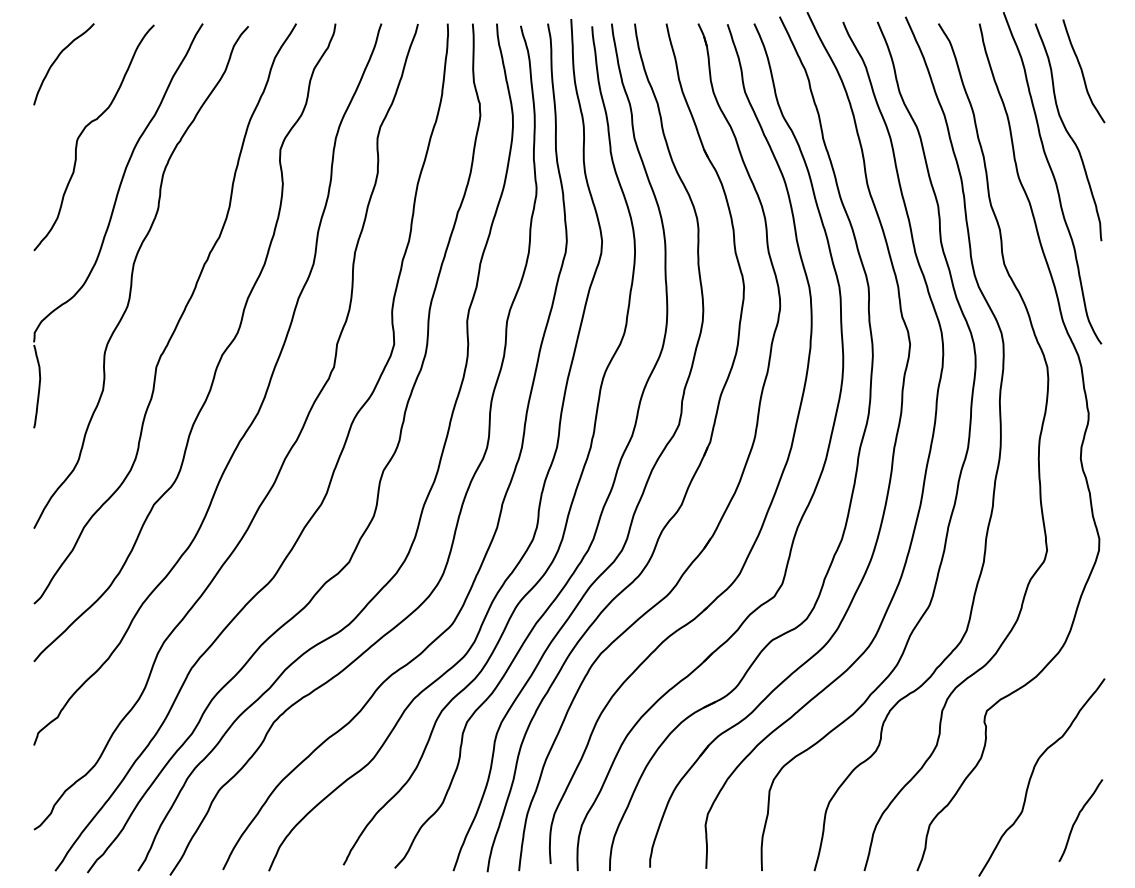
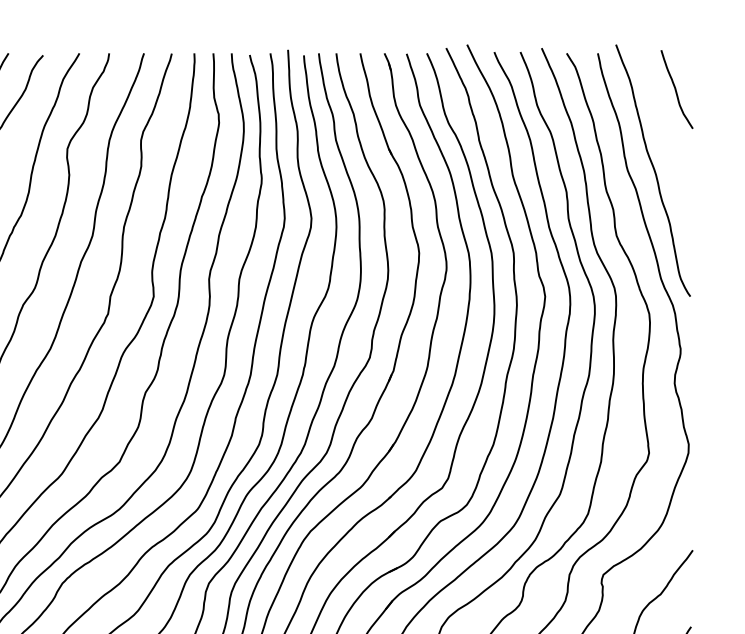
curve: (1068, 132) -> (665, 135), removed

